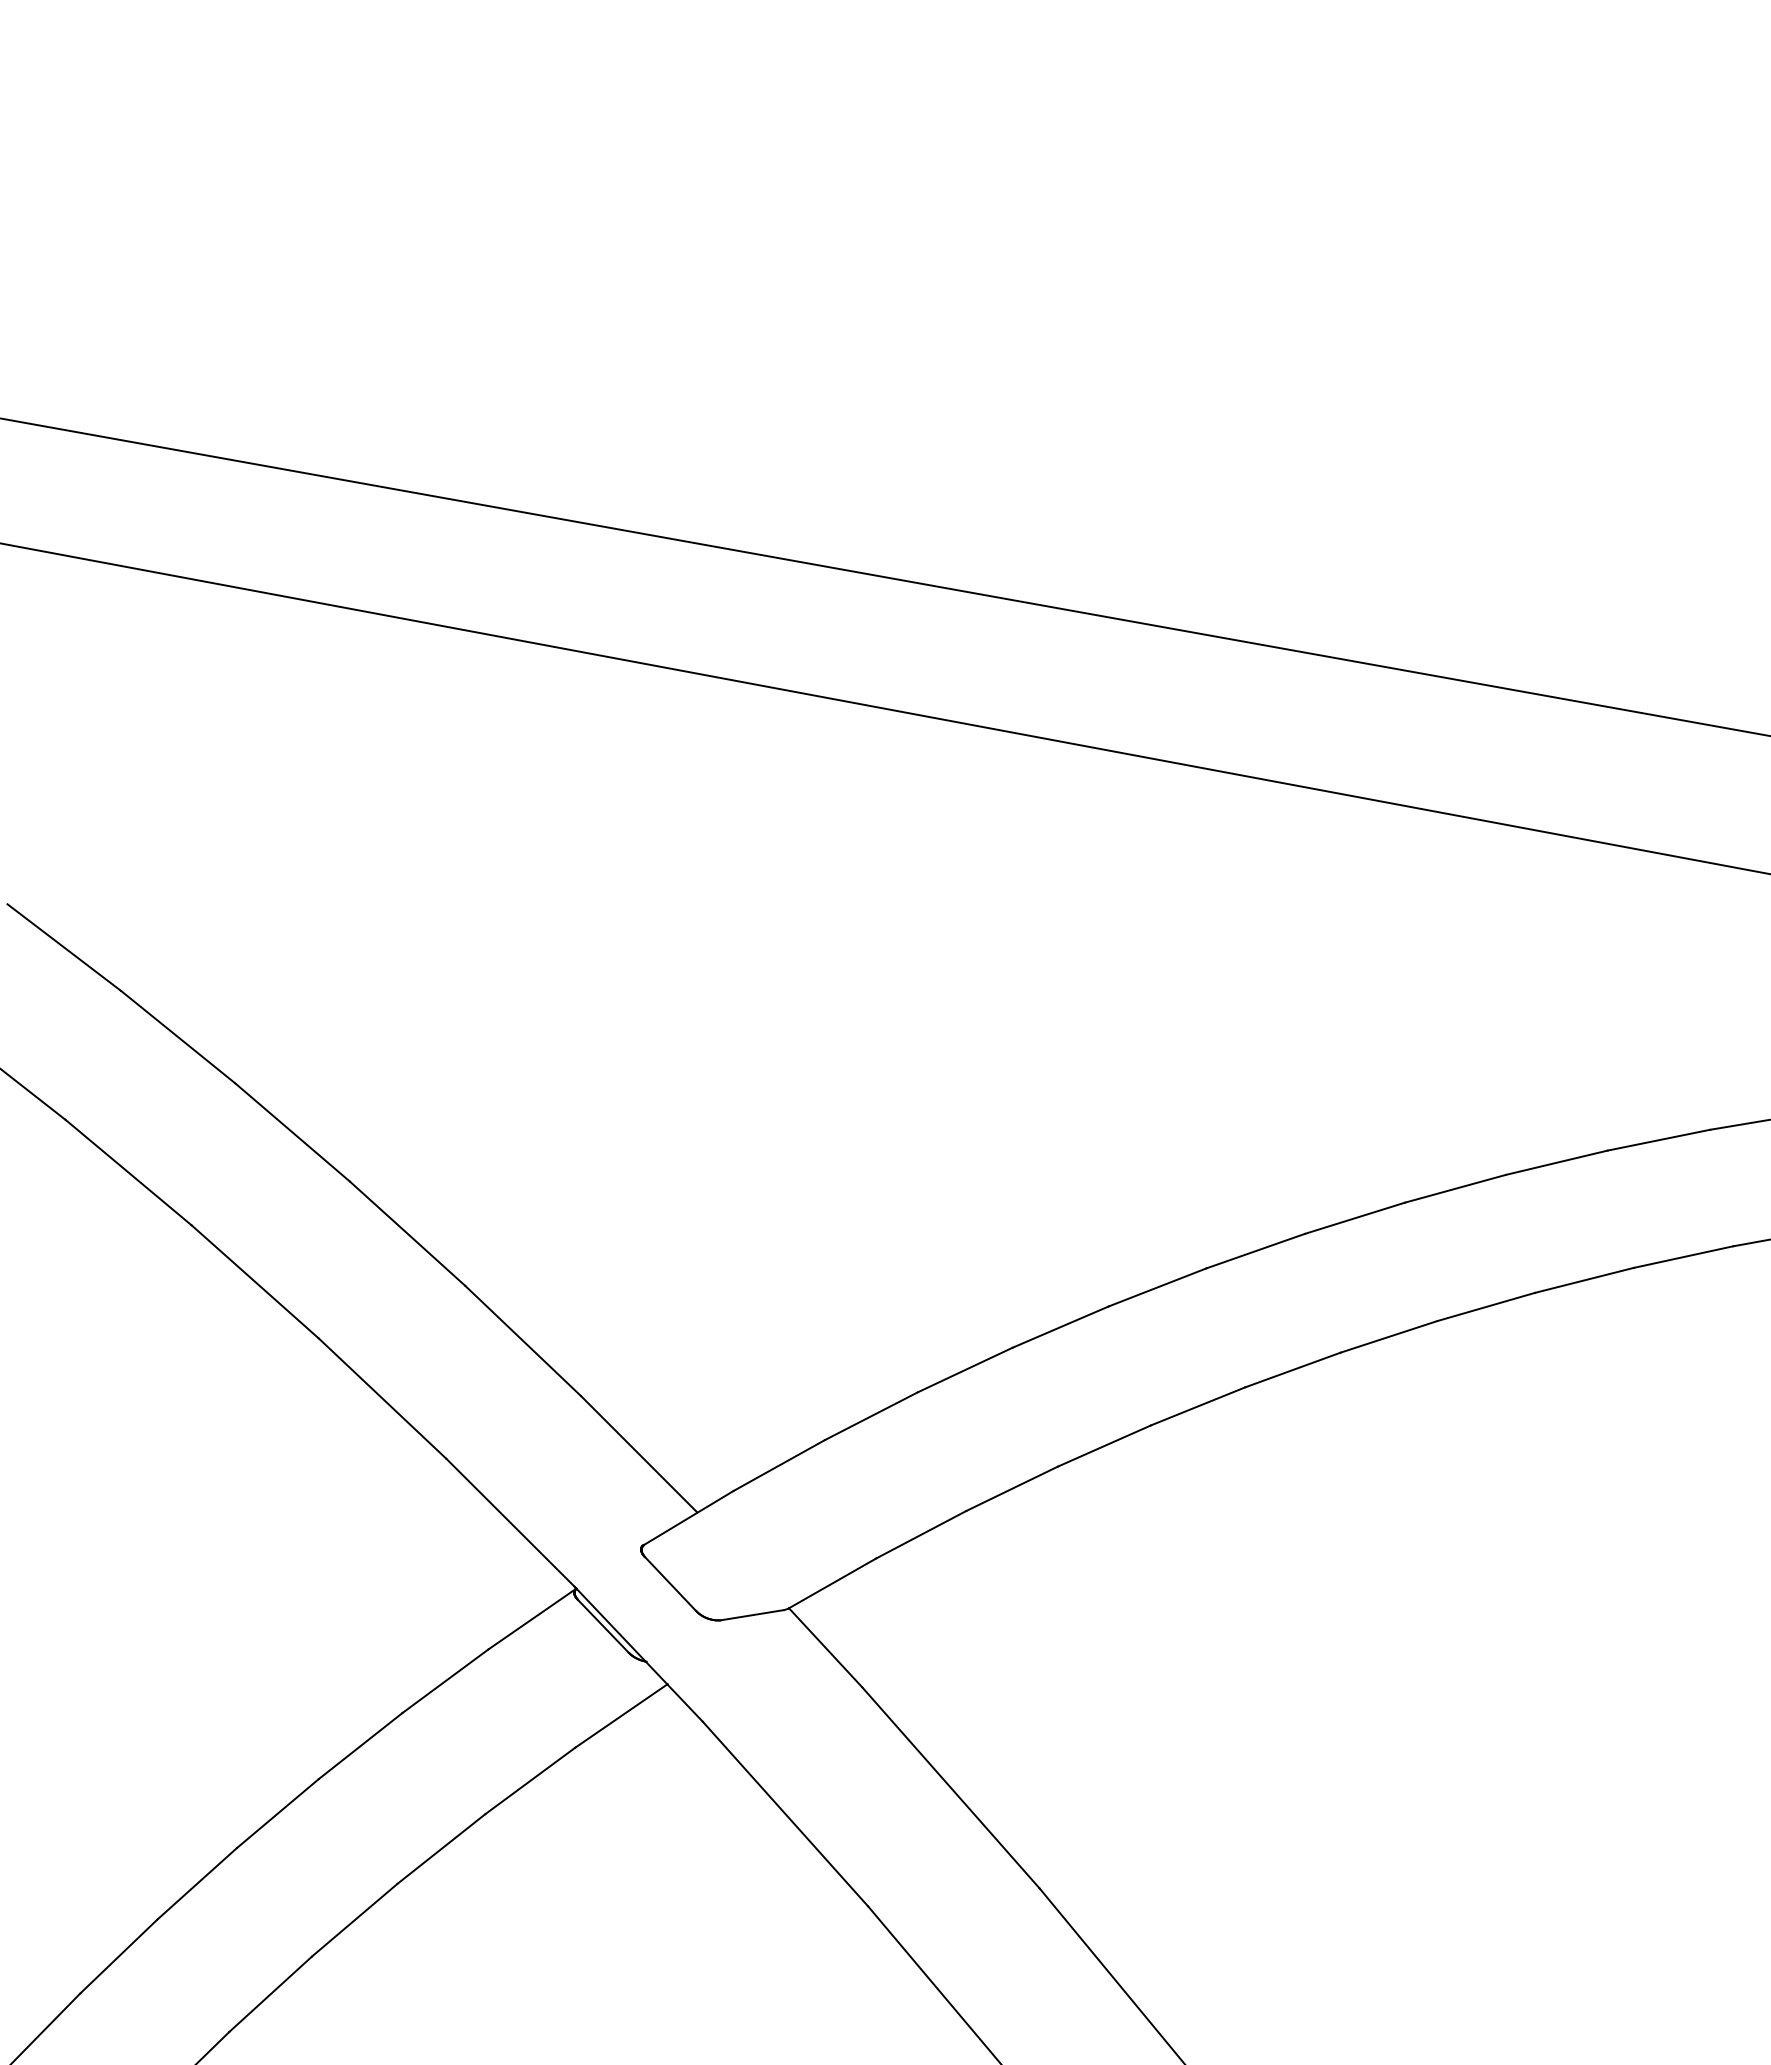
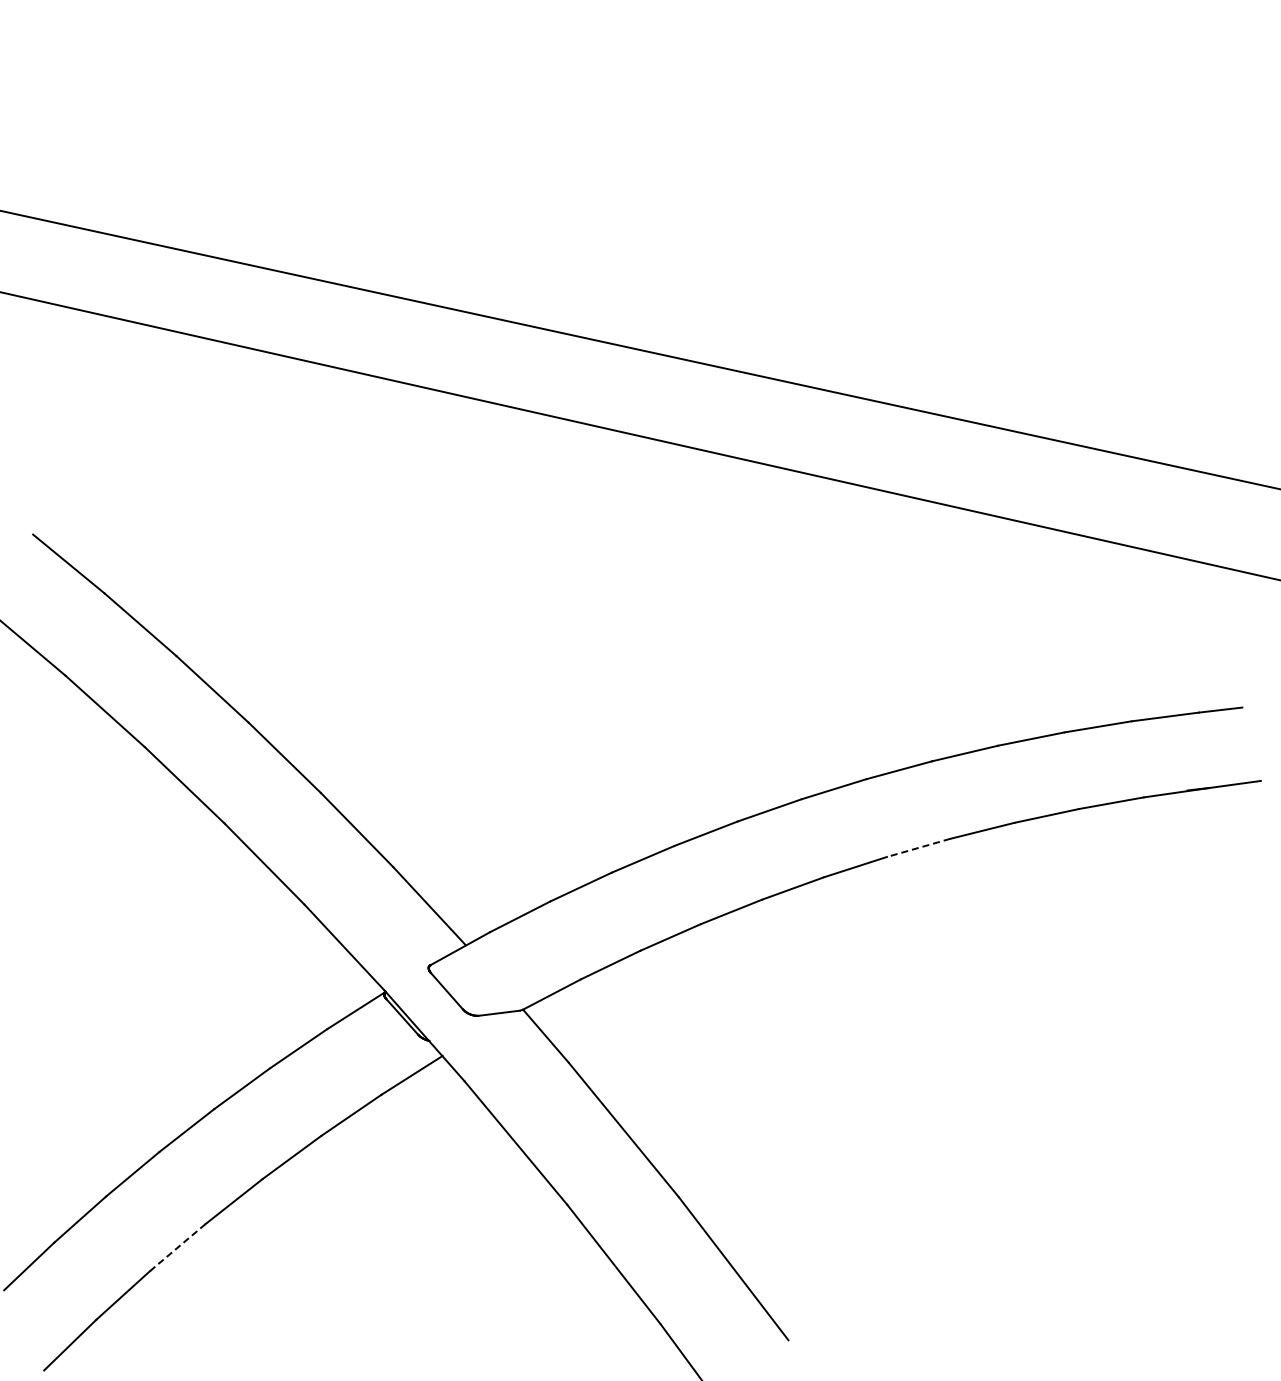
line: (1388, 1337) -> (918, 848), solid -> dashed
line: (270, 1994) -> (177, 1247), solid -> dashed

